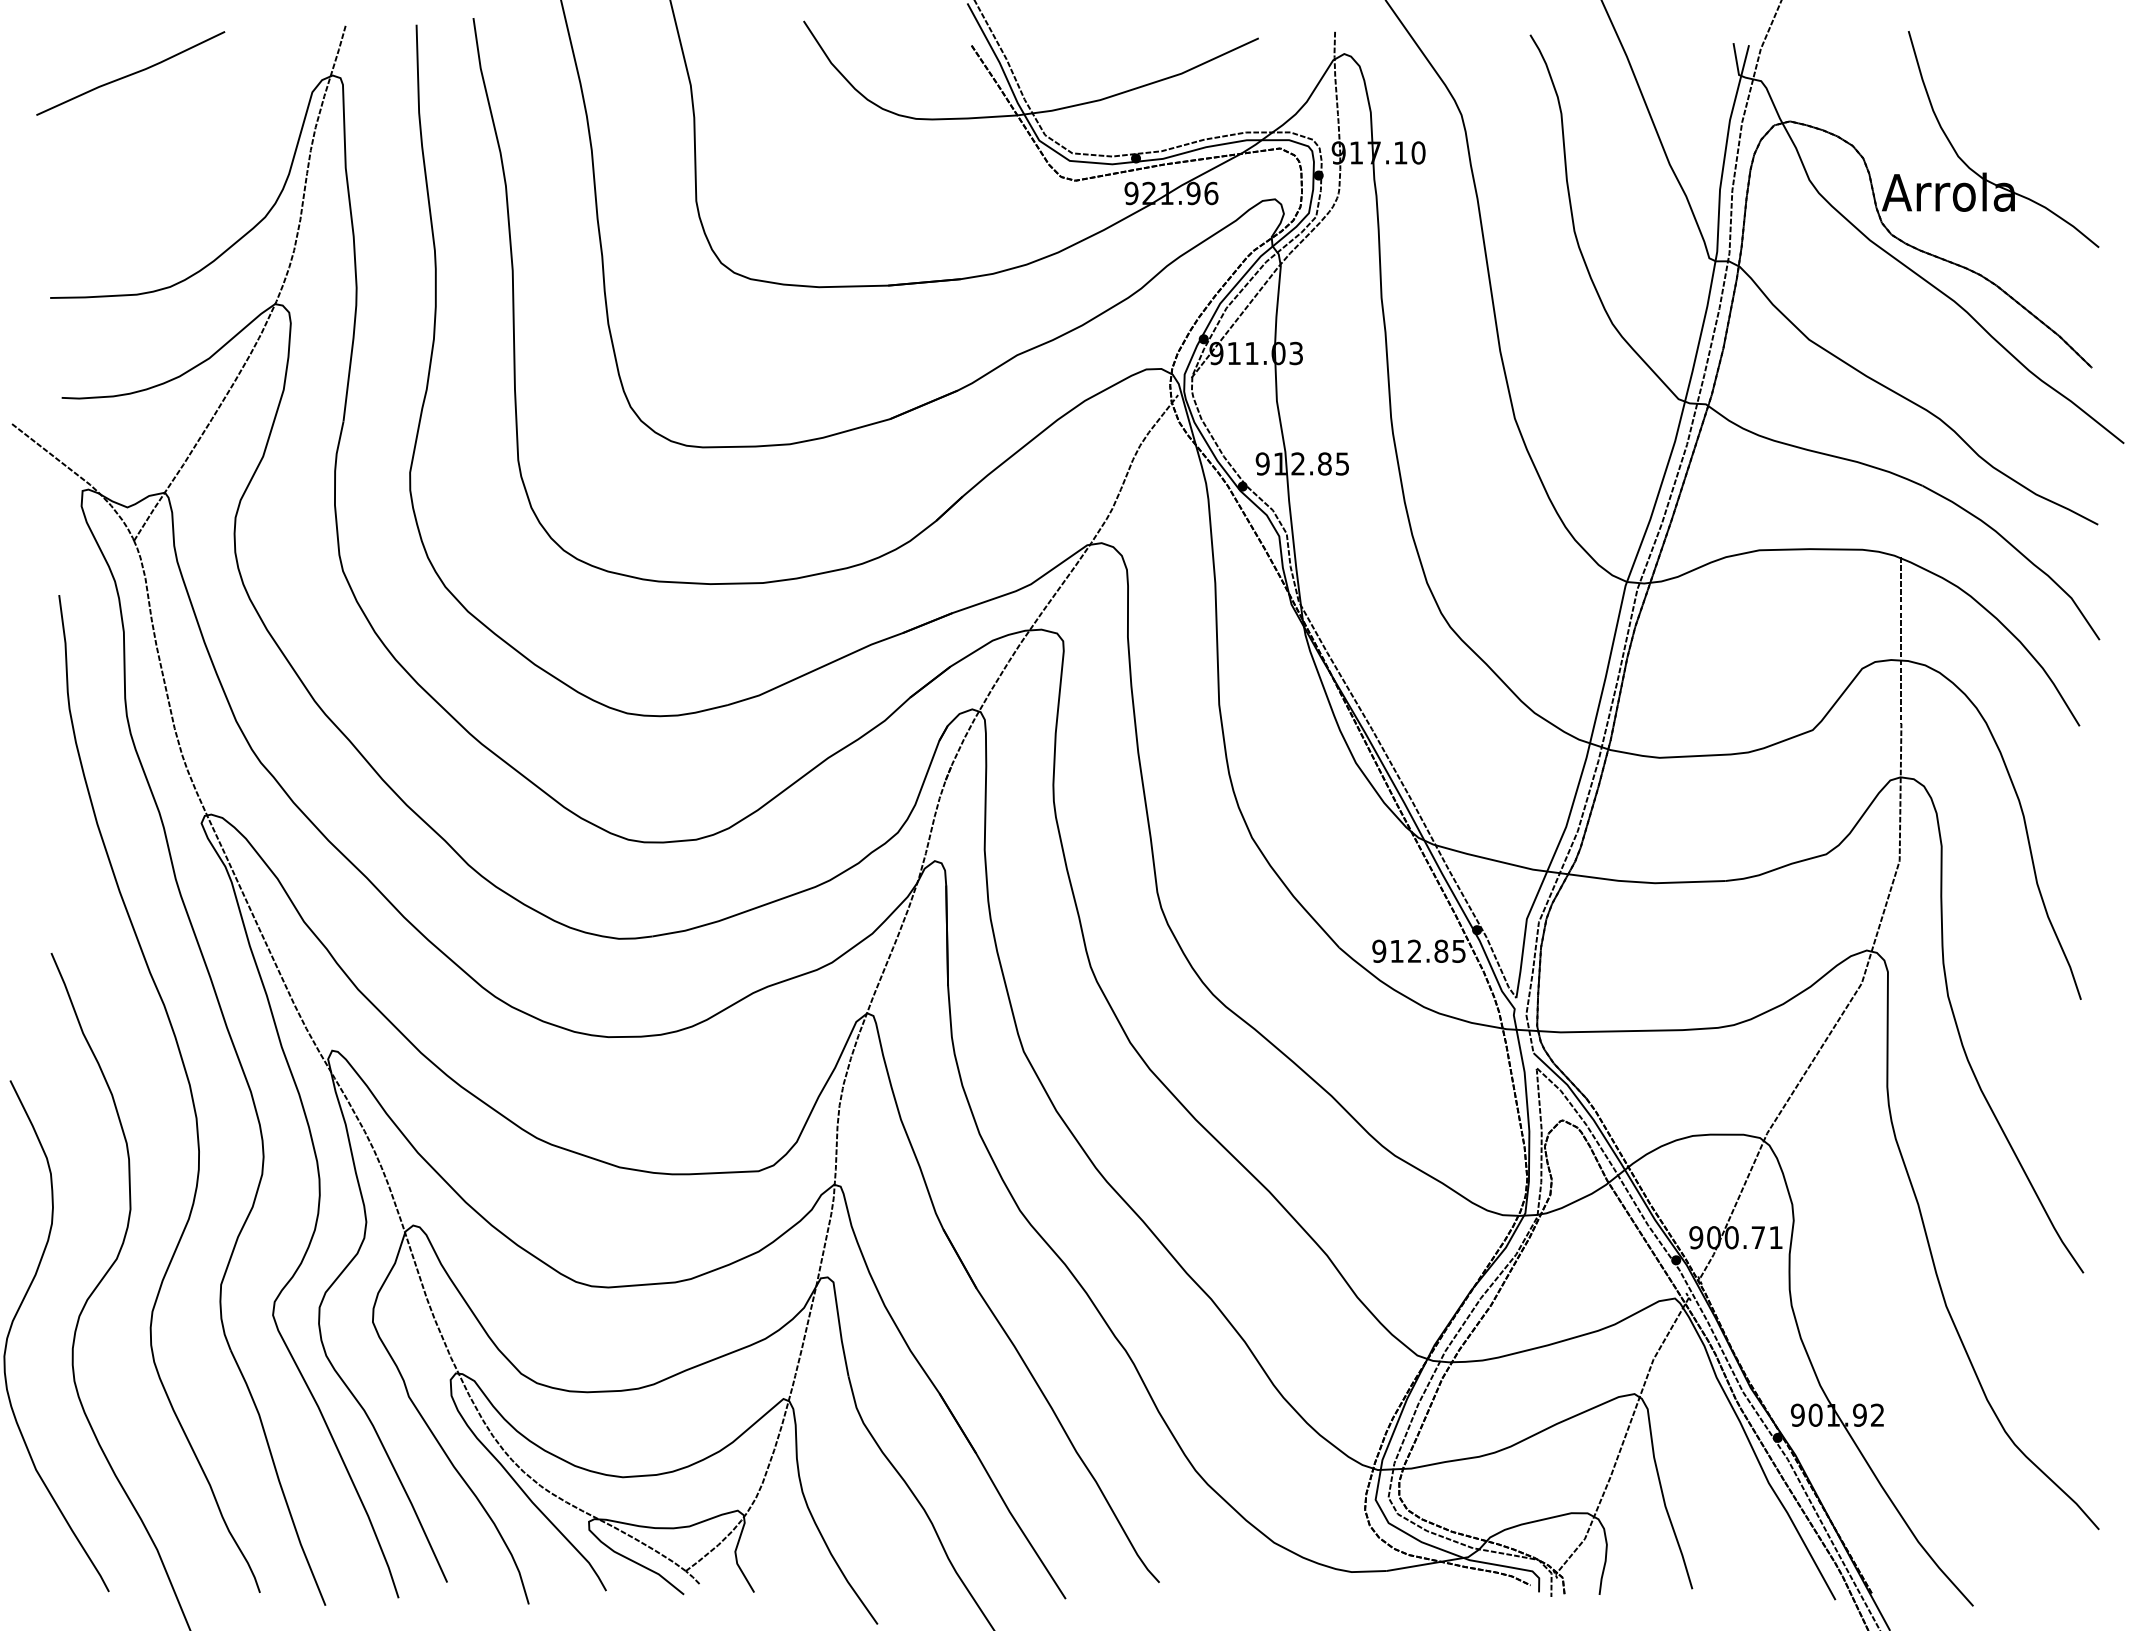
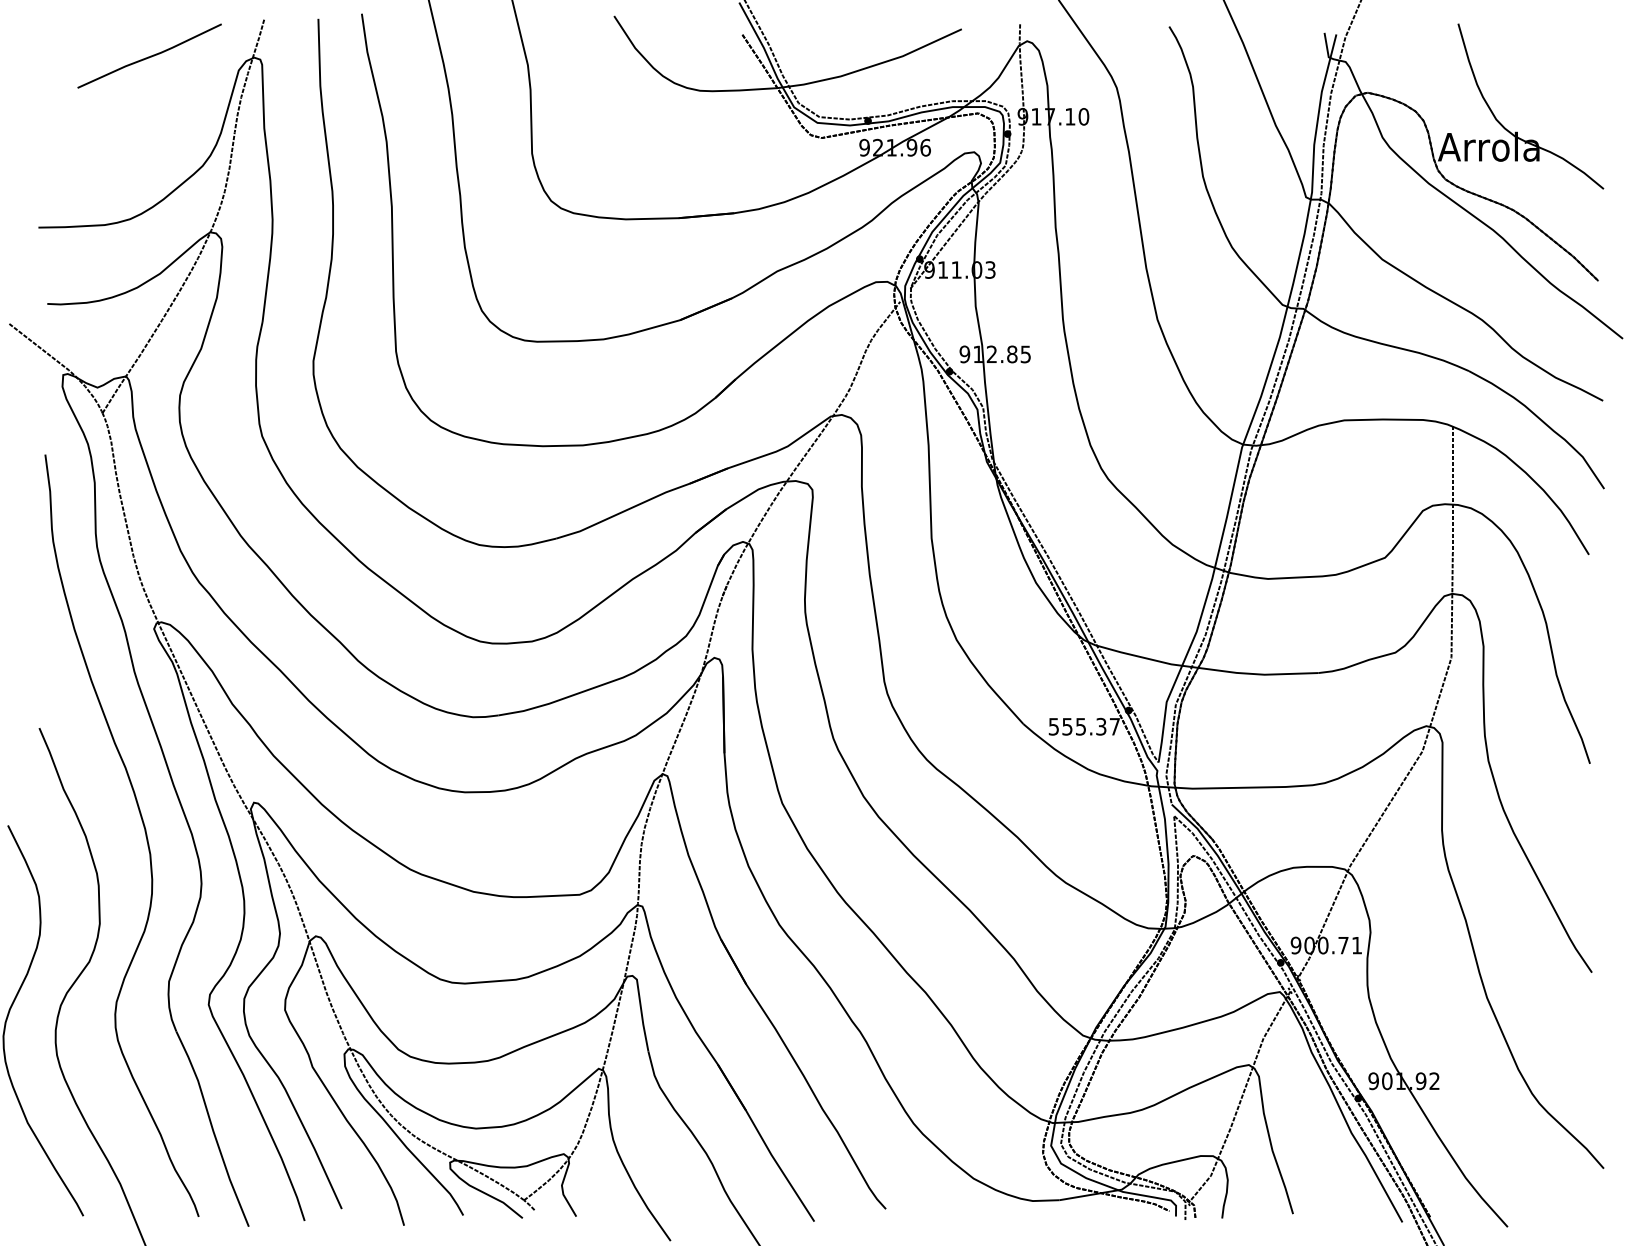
line: (131, 73) -> (150, 56), moved
text: (1418, 950) -> (1083, 726), 912.85 -> 555.37

